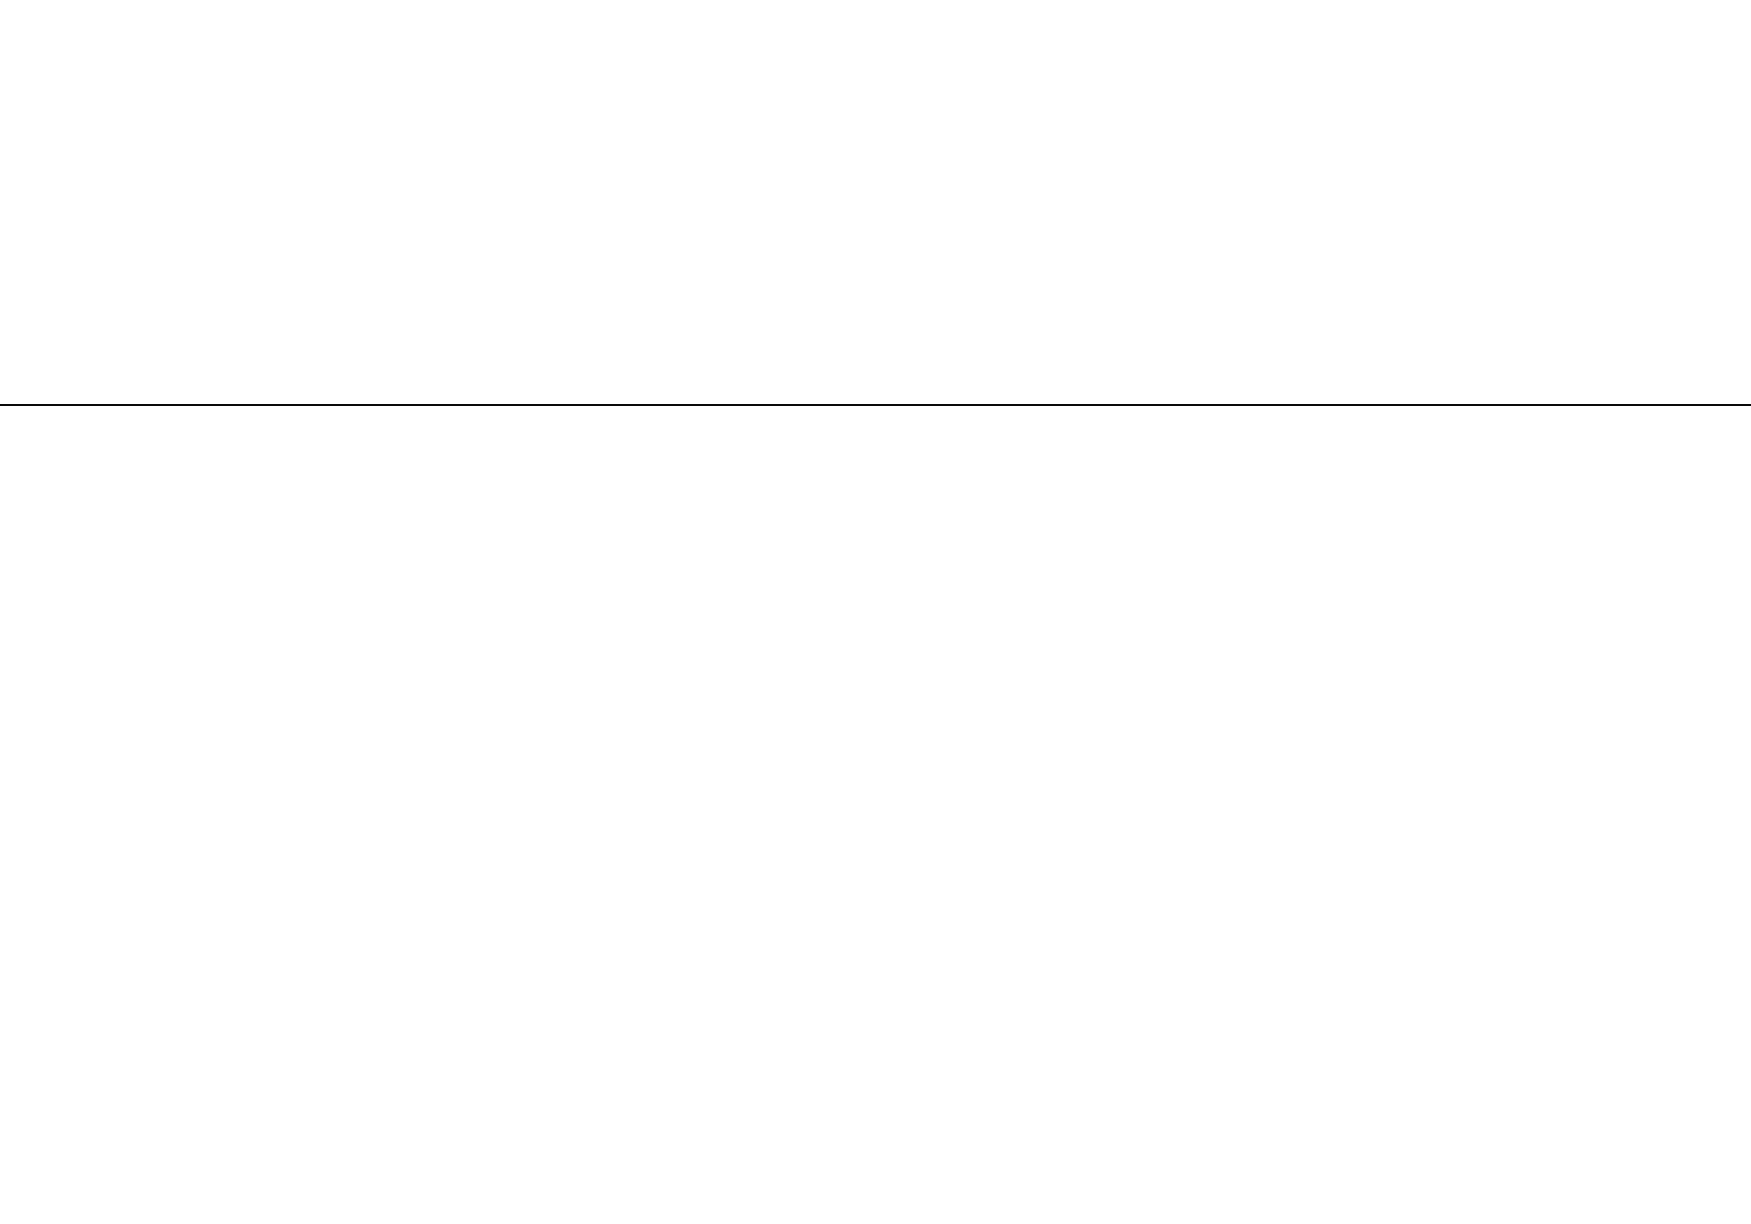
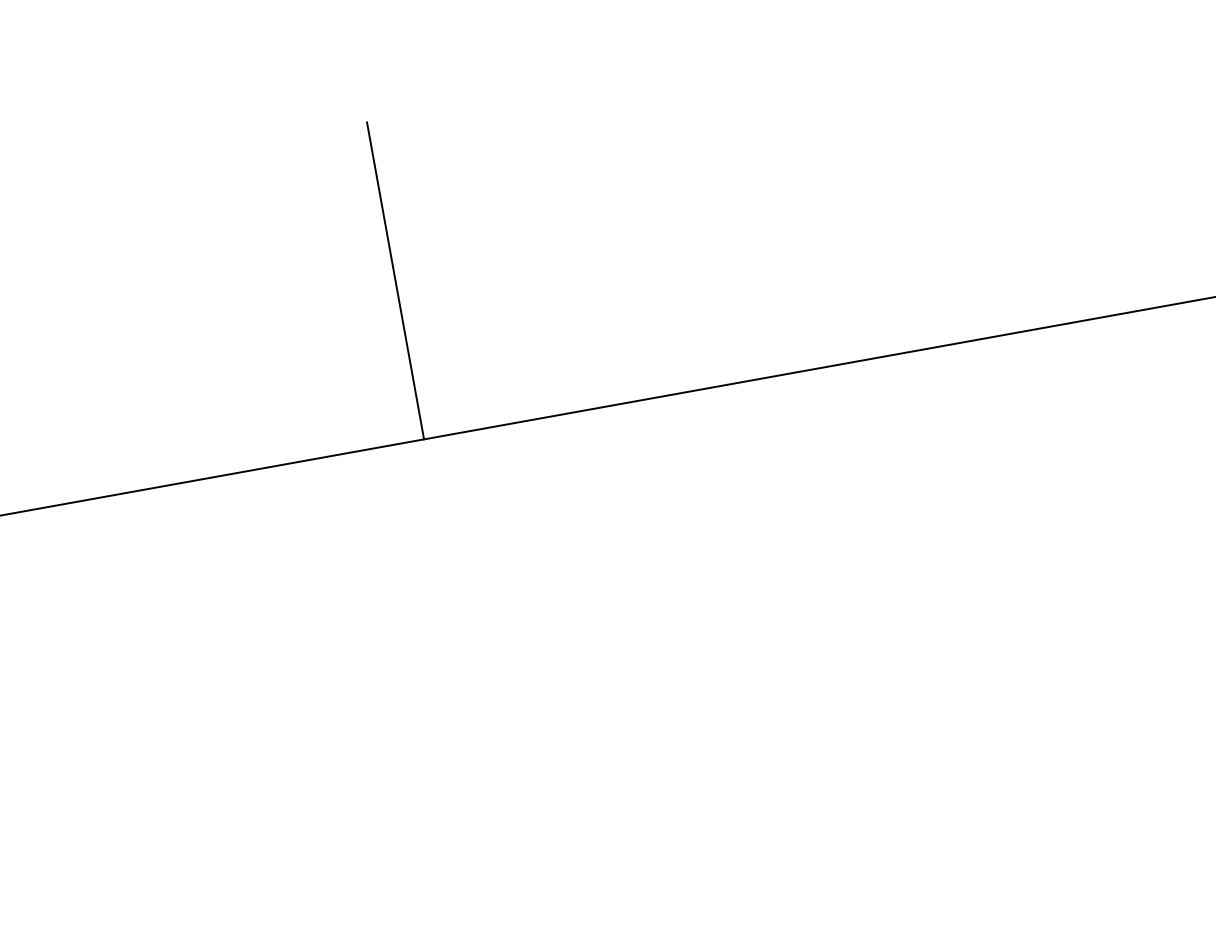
line: (531, 211) -> (395, 280), added

